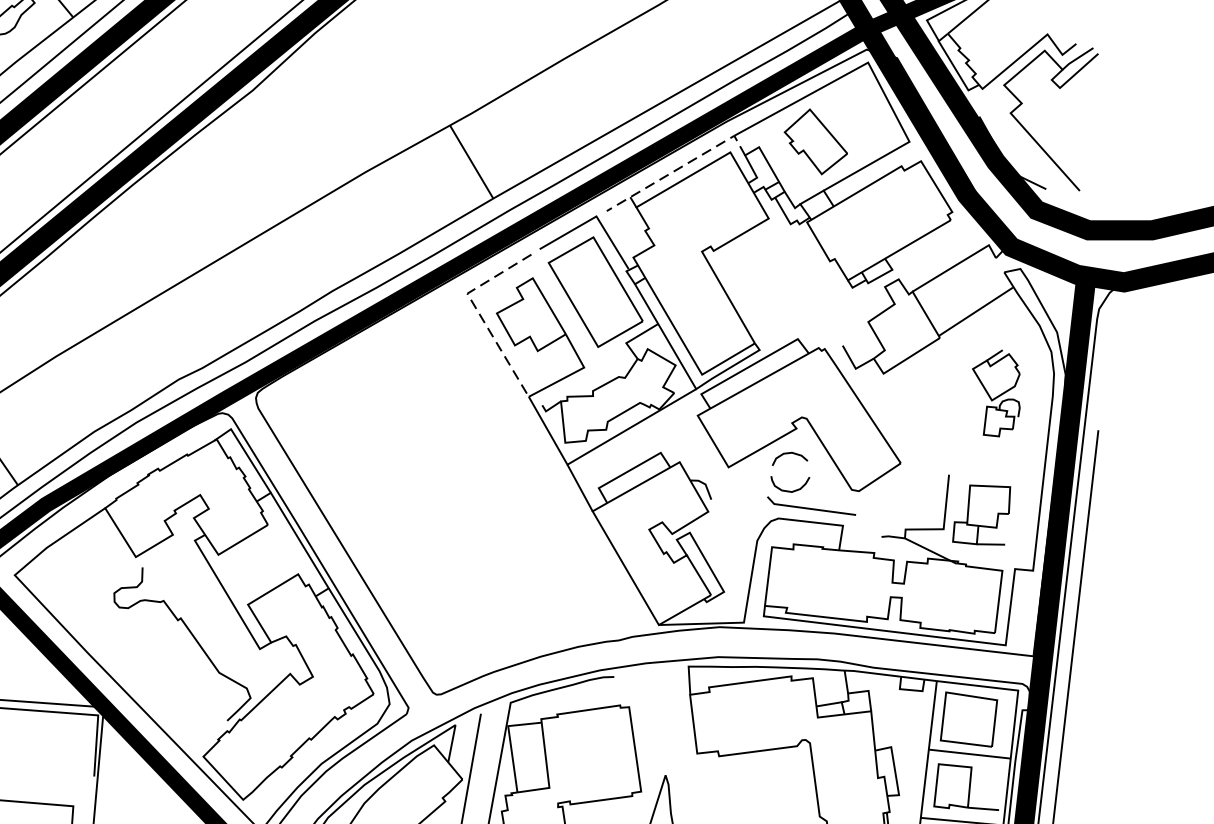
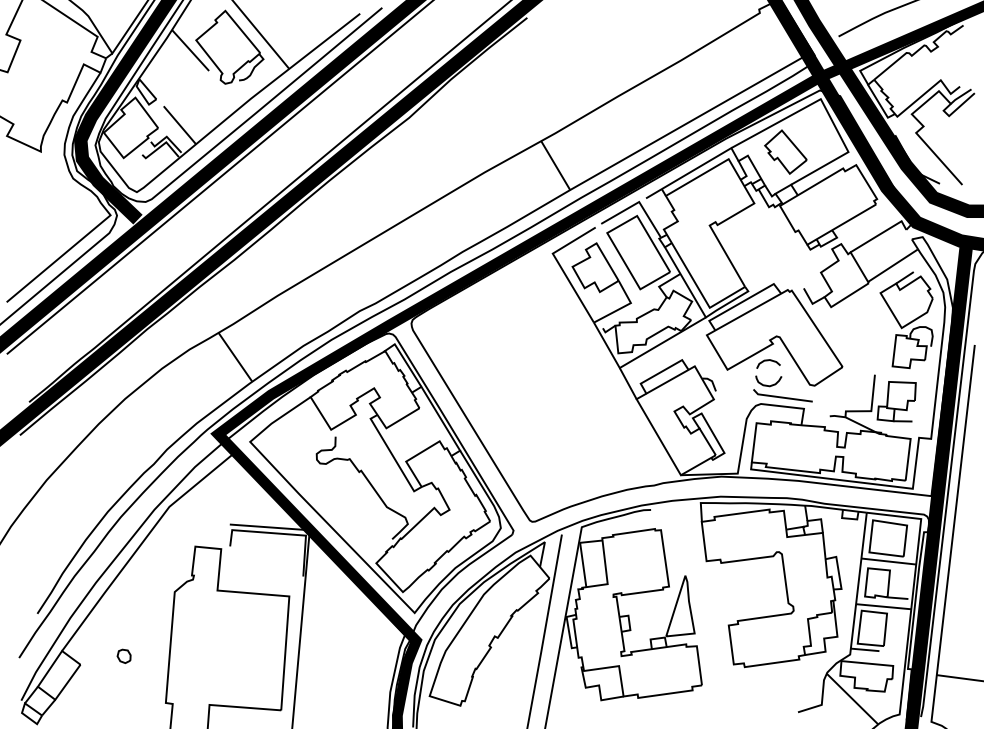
line: (679, 167) -> (694, 169), dashed -> solid
line: (478, 312) -> (560, 266), dashed -> solid
part: (996, 393) -> (906, 320), size x1.67

